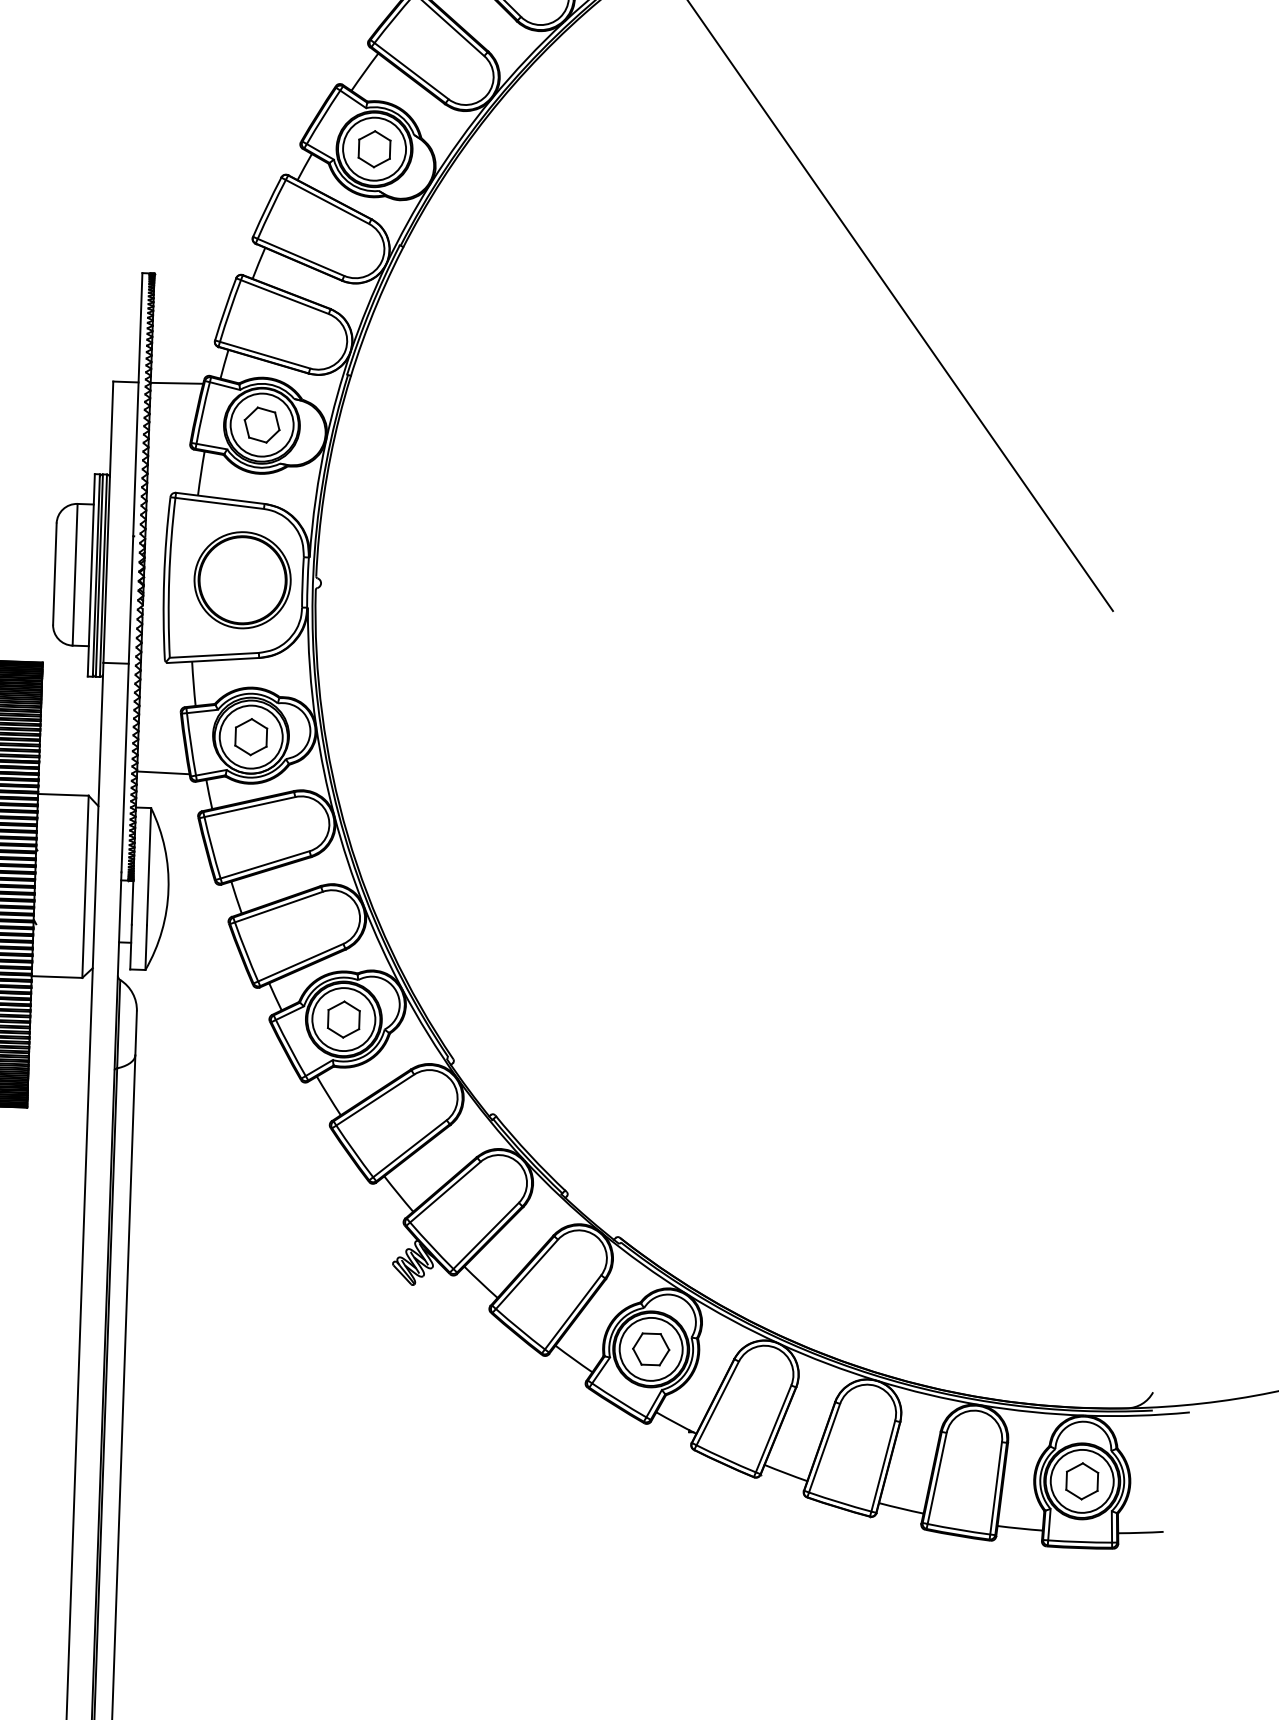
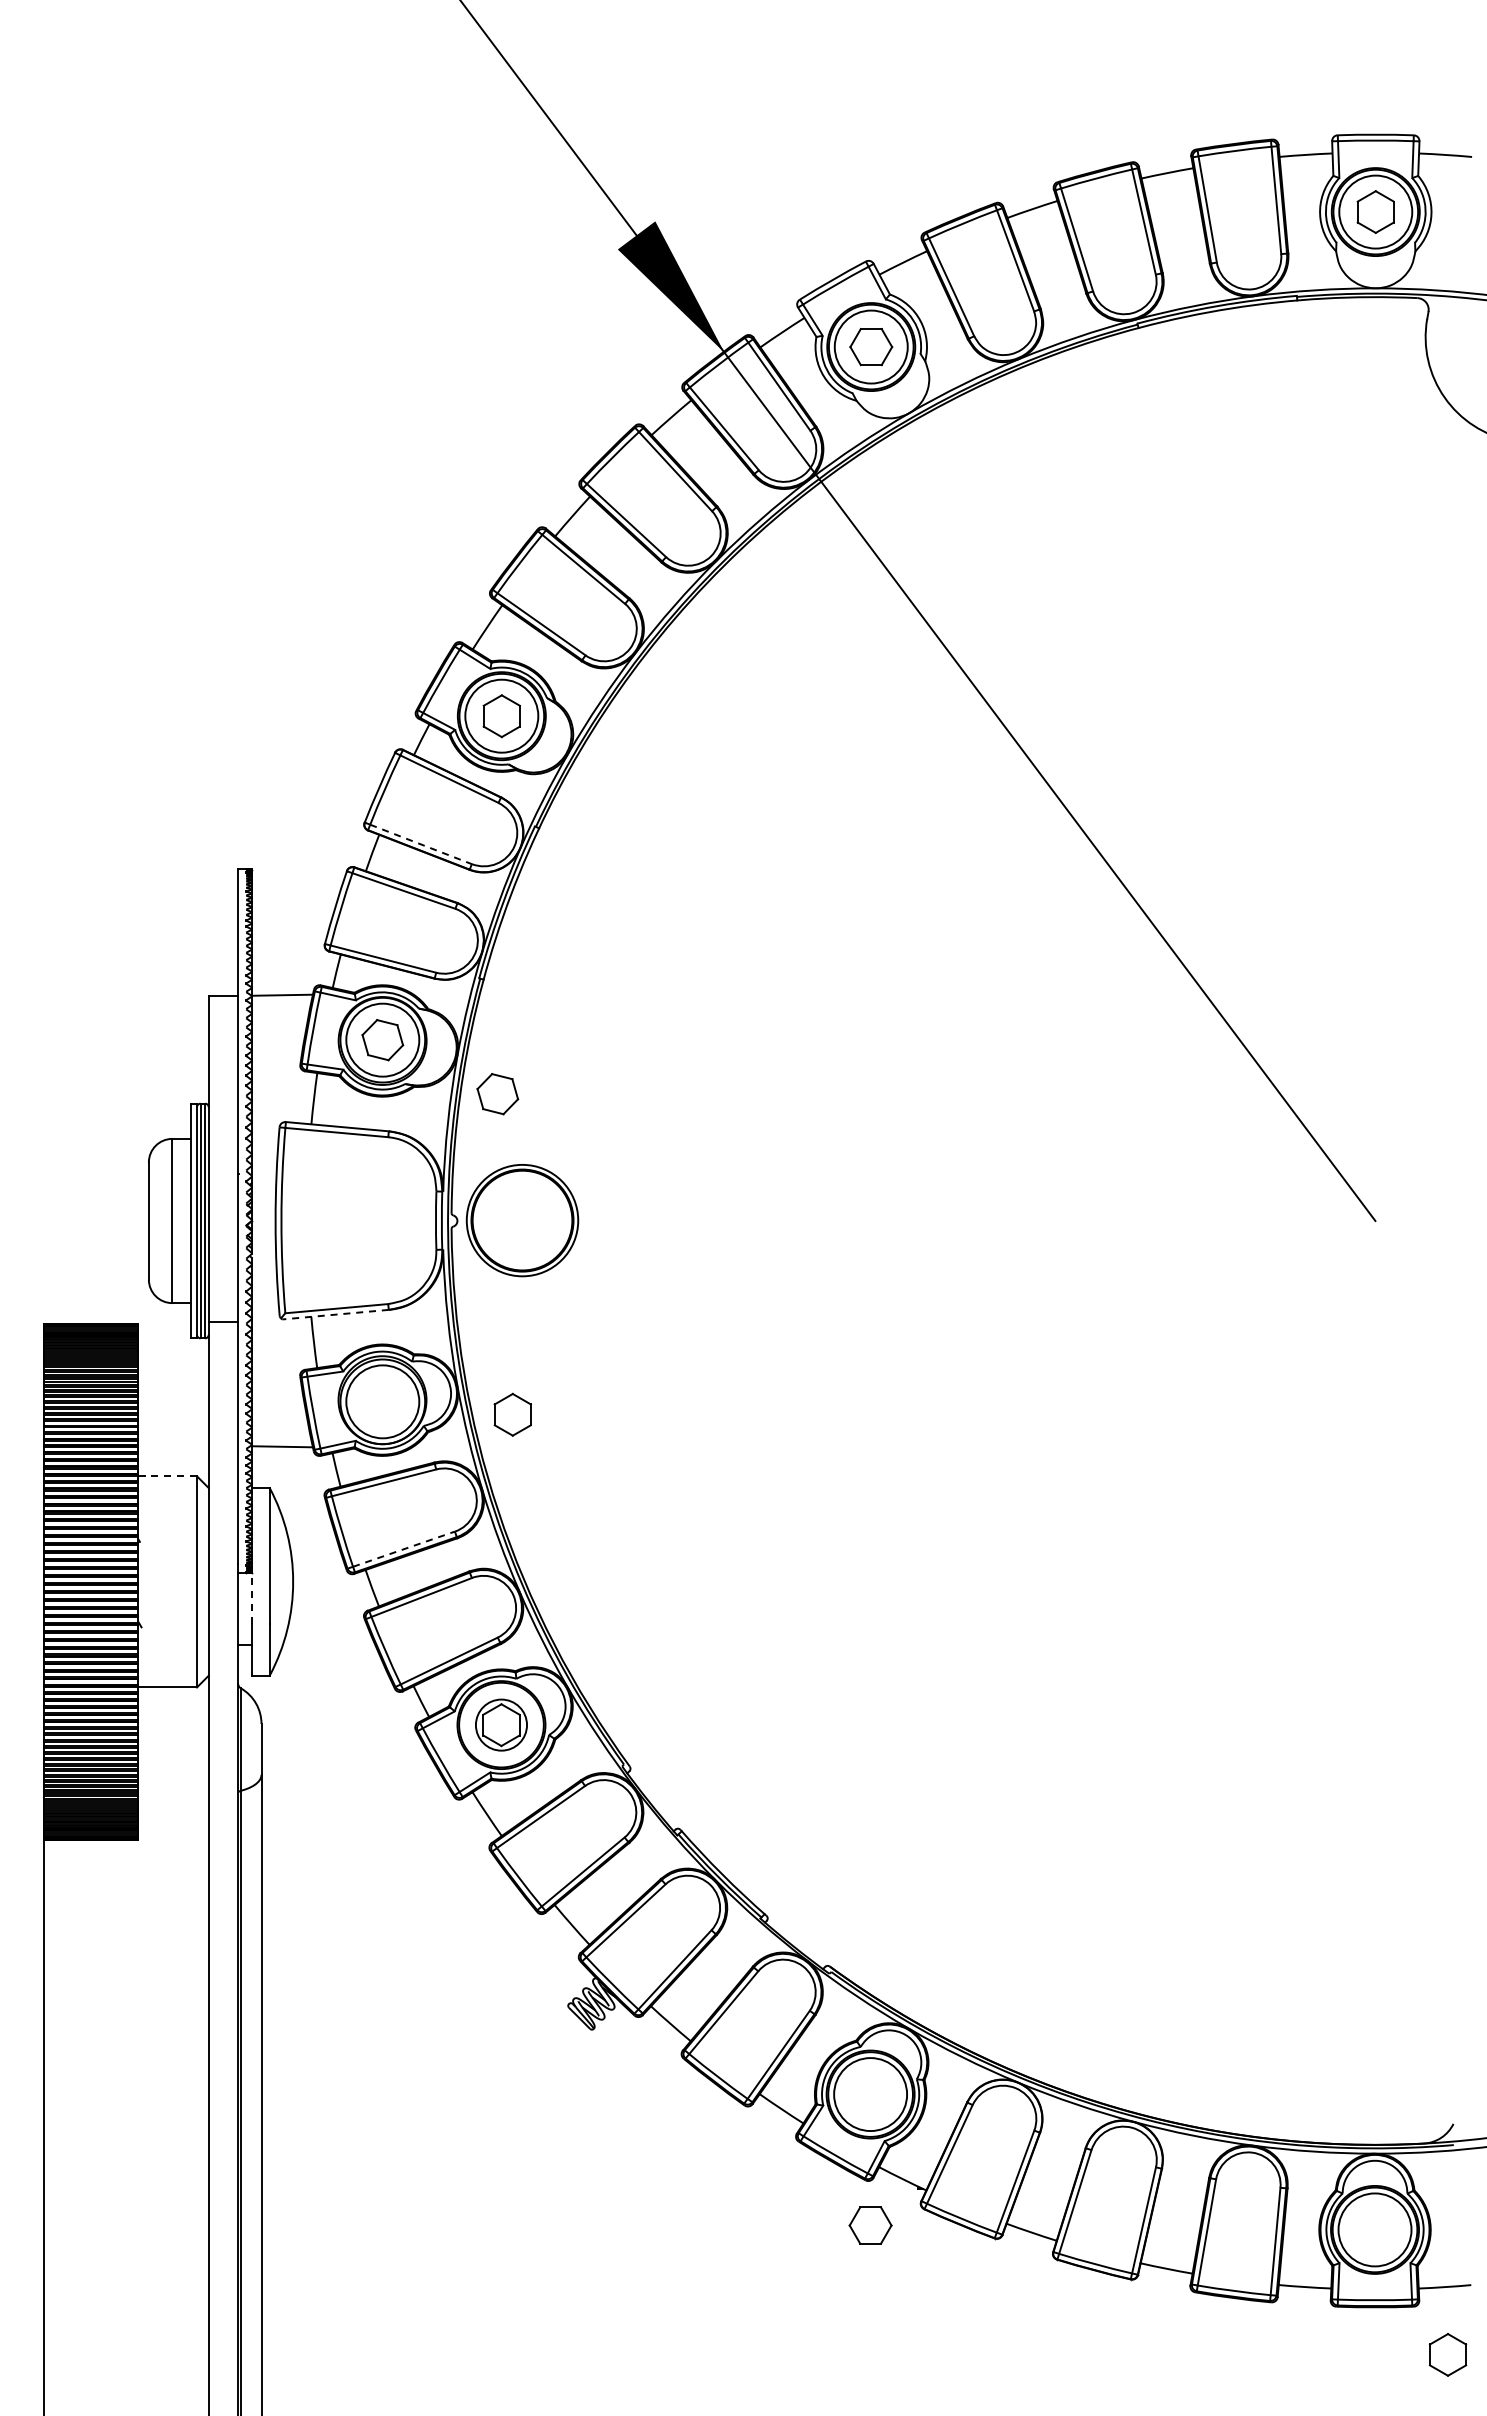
line: (301, 257) -> (421, 844), solid -> dashed
part: (359, 475) -> (497, 1094), added
part: (242, 580) -> (522, 1220), moved
line: (213, 660) -> (335, 1314), solid -> dashed
part: (250, 736) -> (512, 1414), moved
line: (63, 795) -> (167, 1476), solid -> dashed
line: (264, 865) -> (403, 1549), solid -> dashed
line: (132, 901) -> (252, 1597), solid -> dashed
circle: (343, 1019) -> (501, 1724), size x0.7
part: (651, 1349) -> (870, 2225), moved
part: (1081, 1480) -> (1447, 2354), moved

